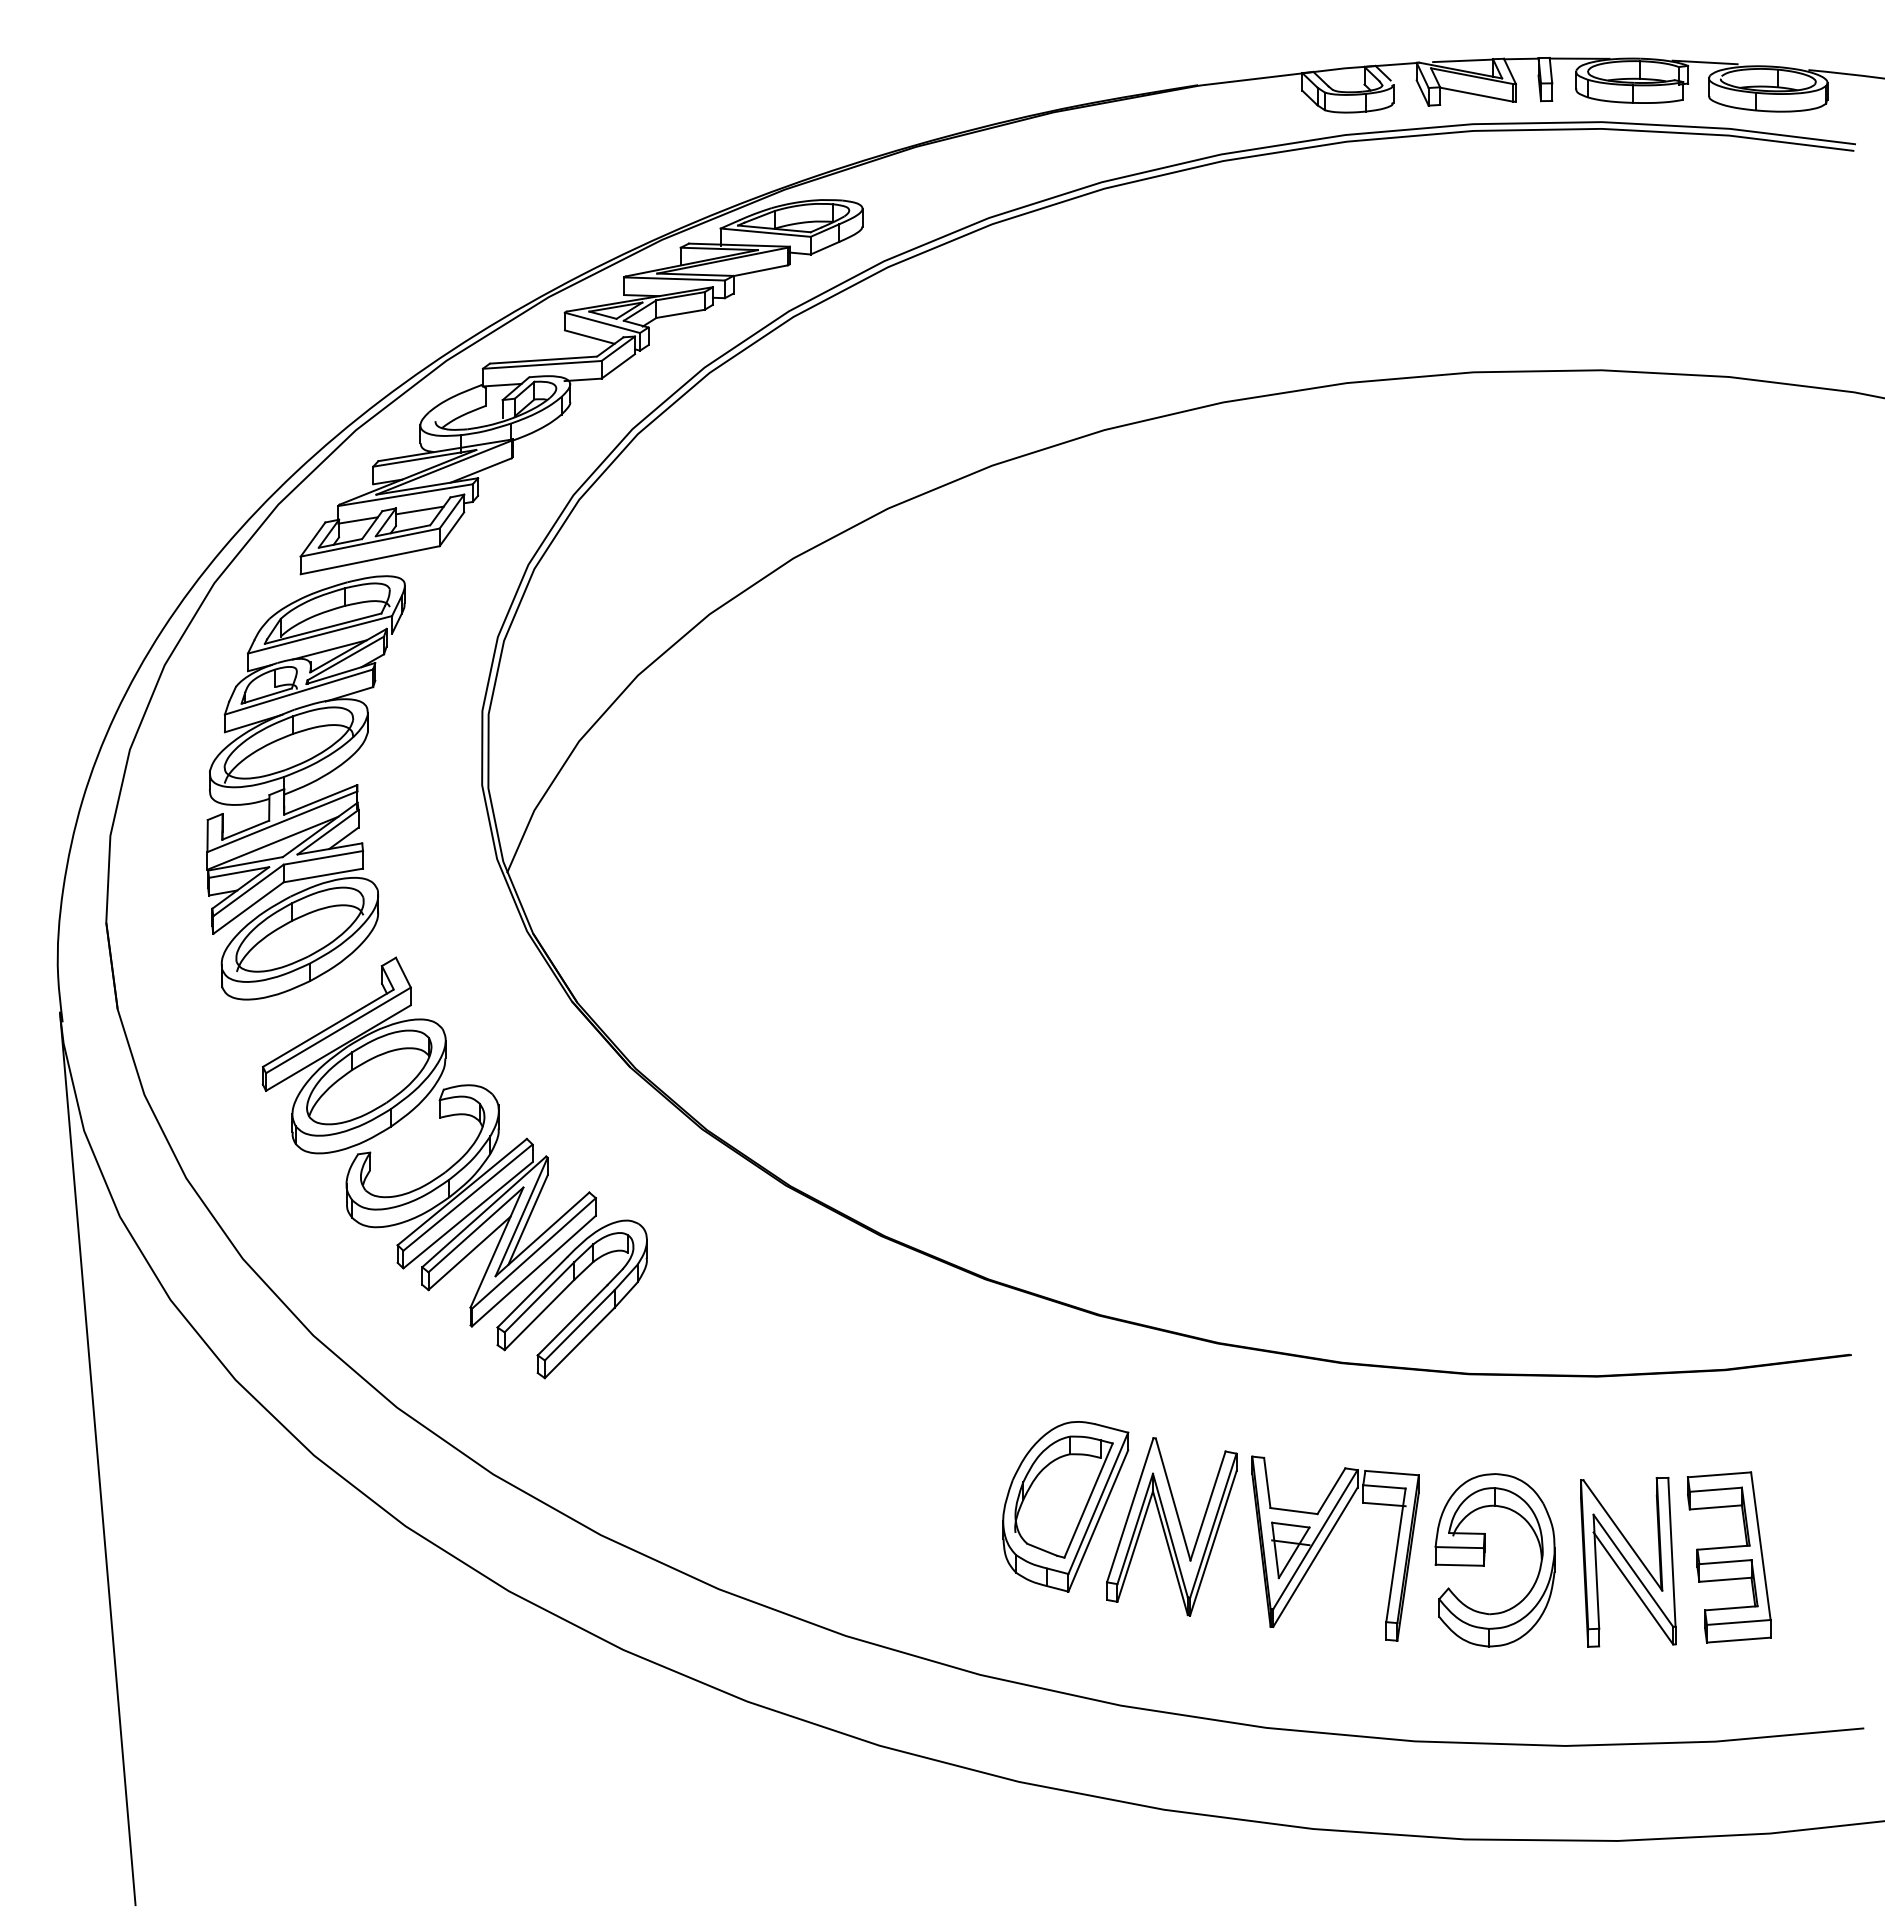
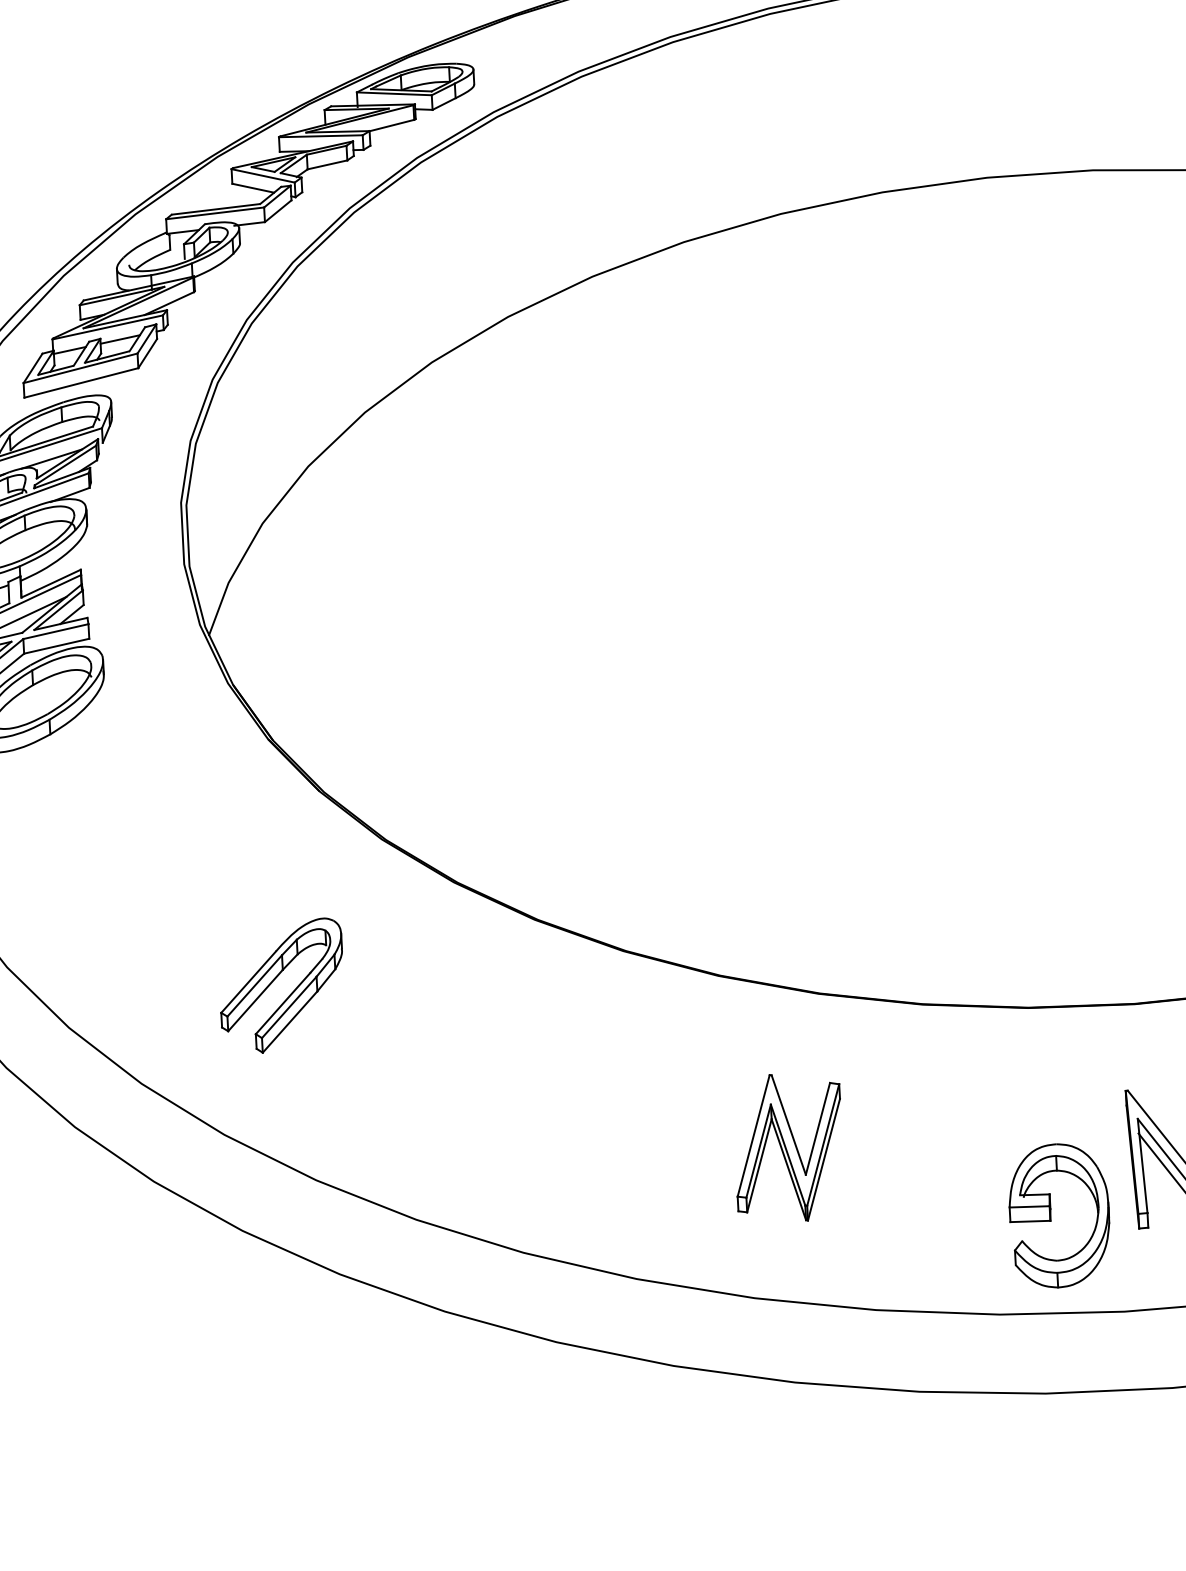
part: (439, 1118) -> (163, 842), removed
part: (1065, 1506) -> (699, 1135), removed
part: (1326, 1541) -> (917, 1152), removed
part: (1485, 1559) -> (1051, 1215), moved

